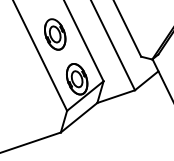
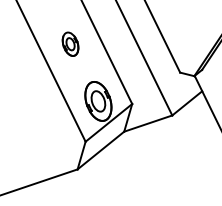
part: (55, 34) -> (70, 44), size x0.6

